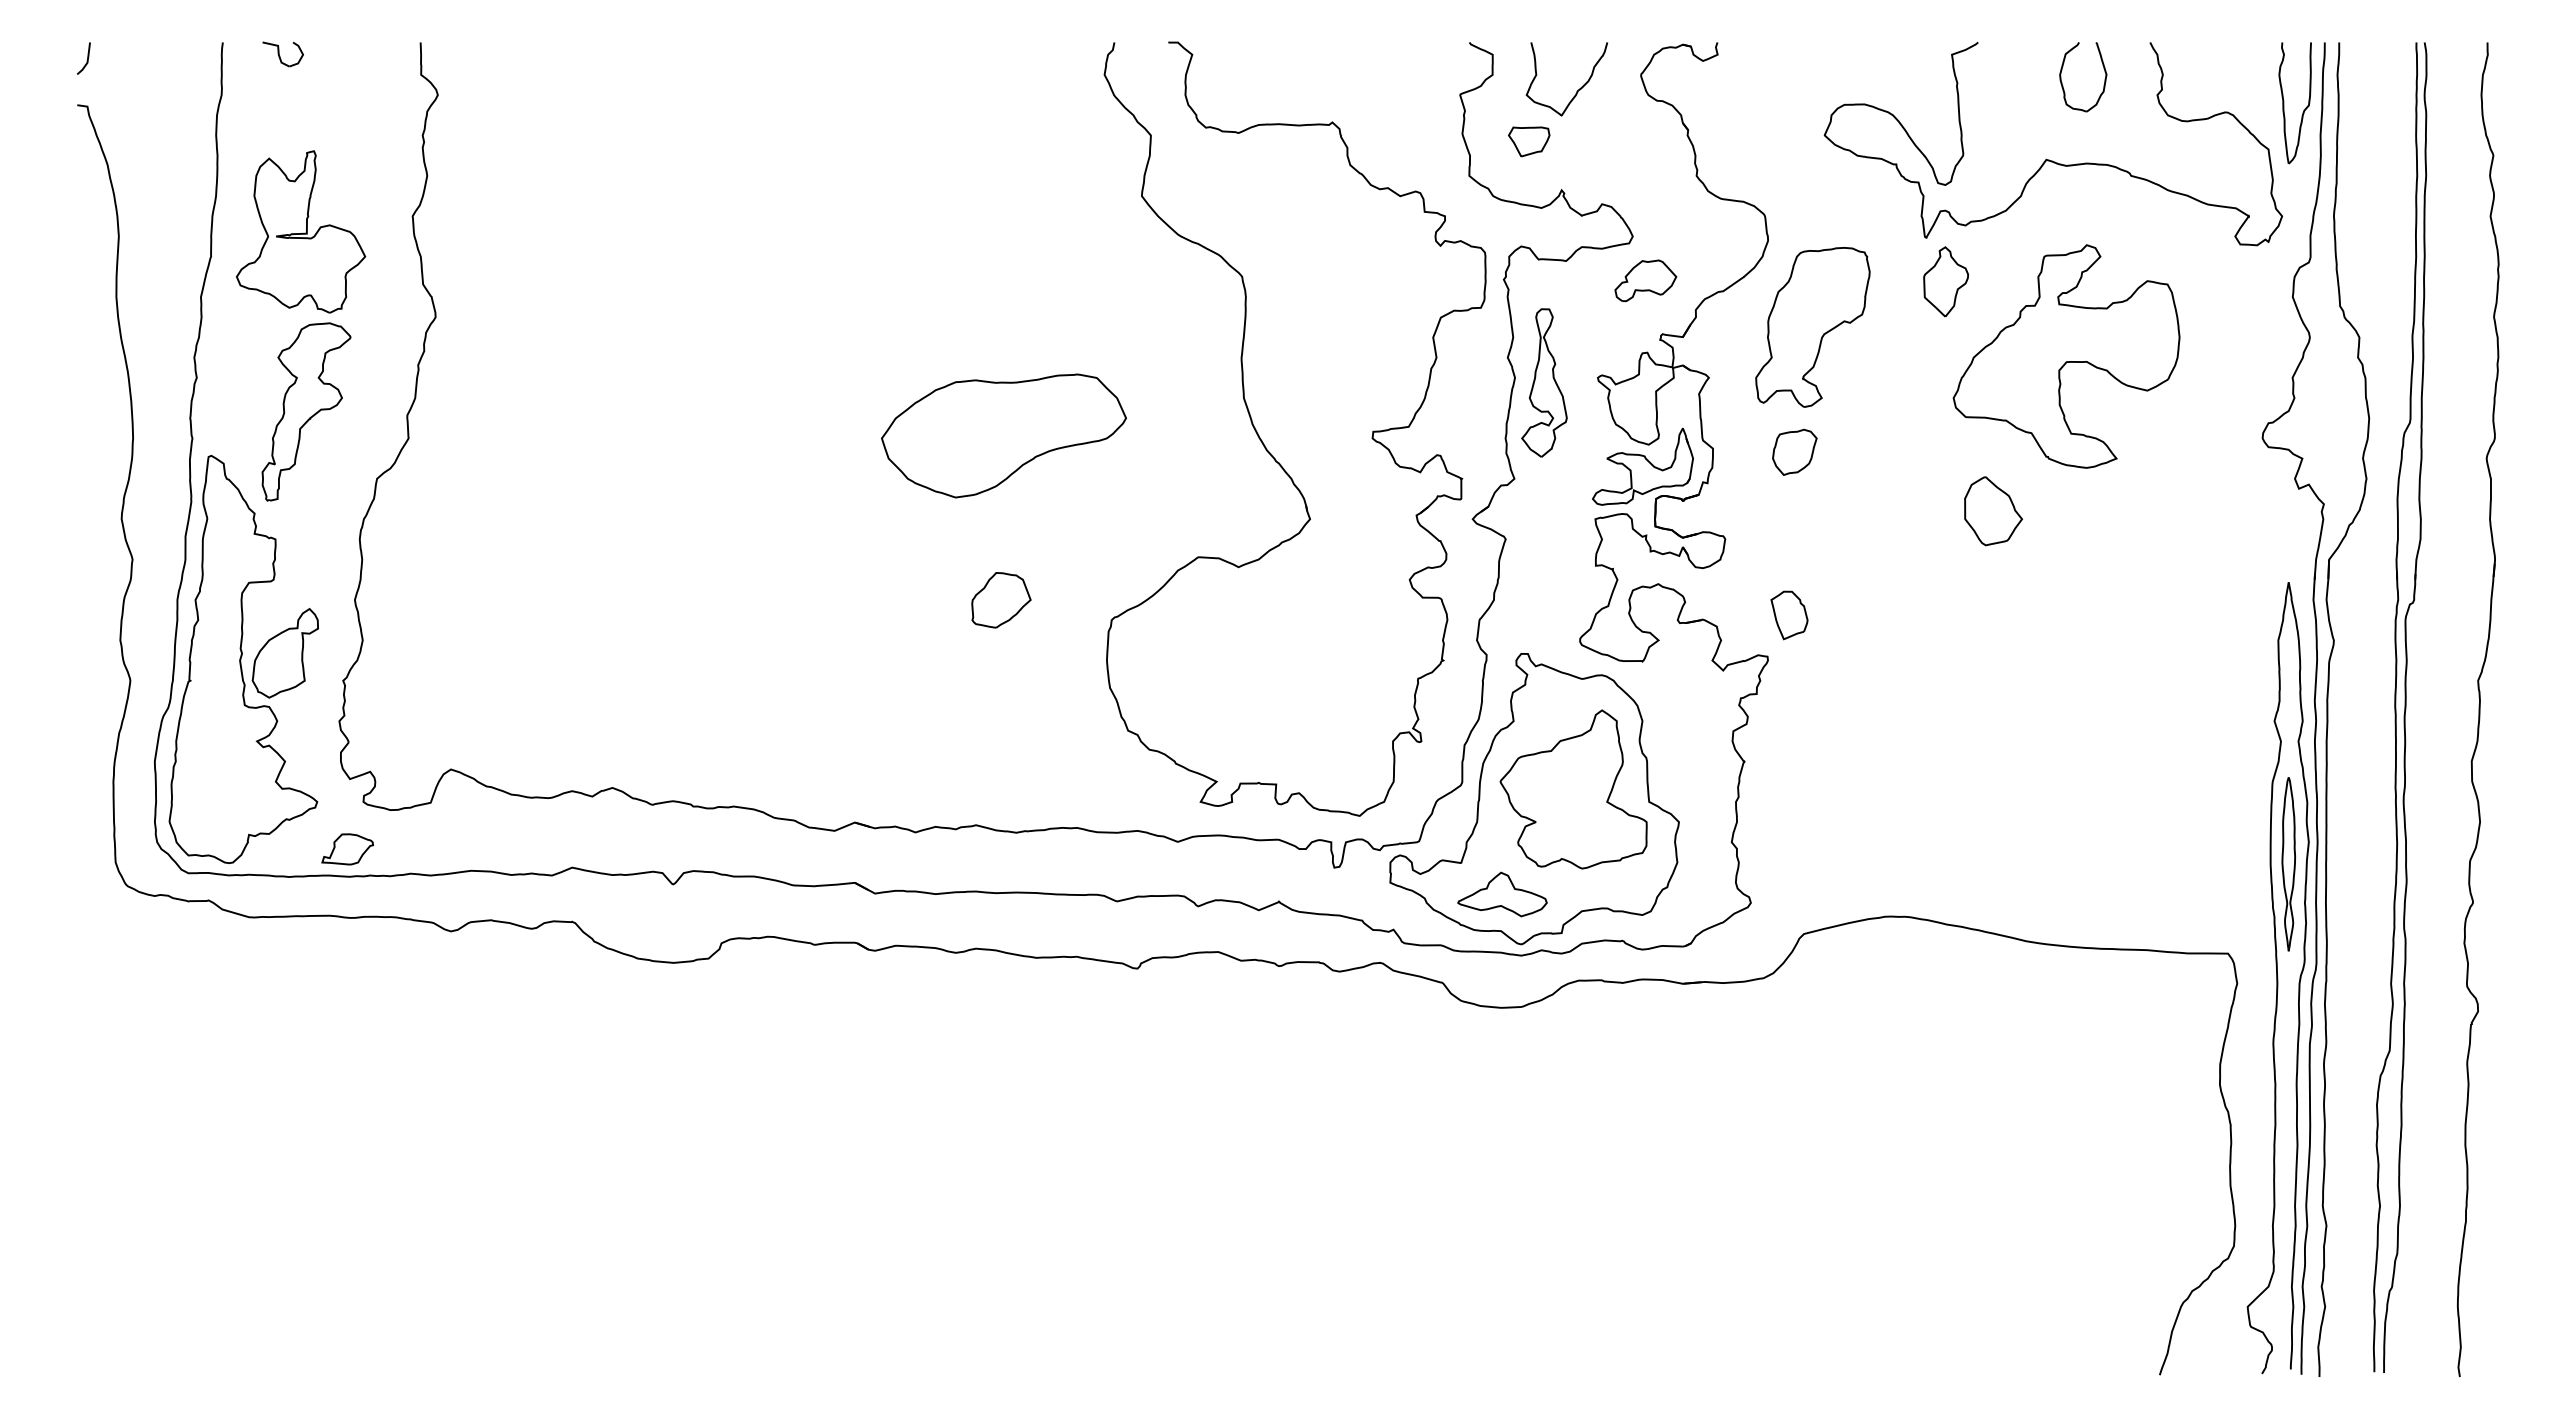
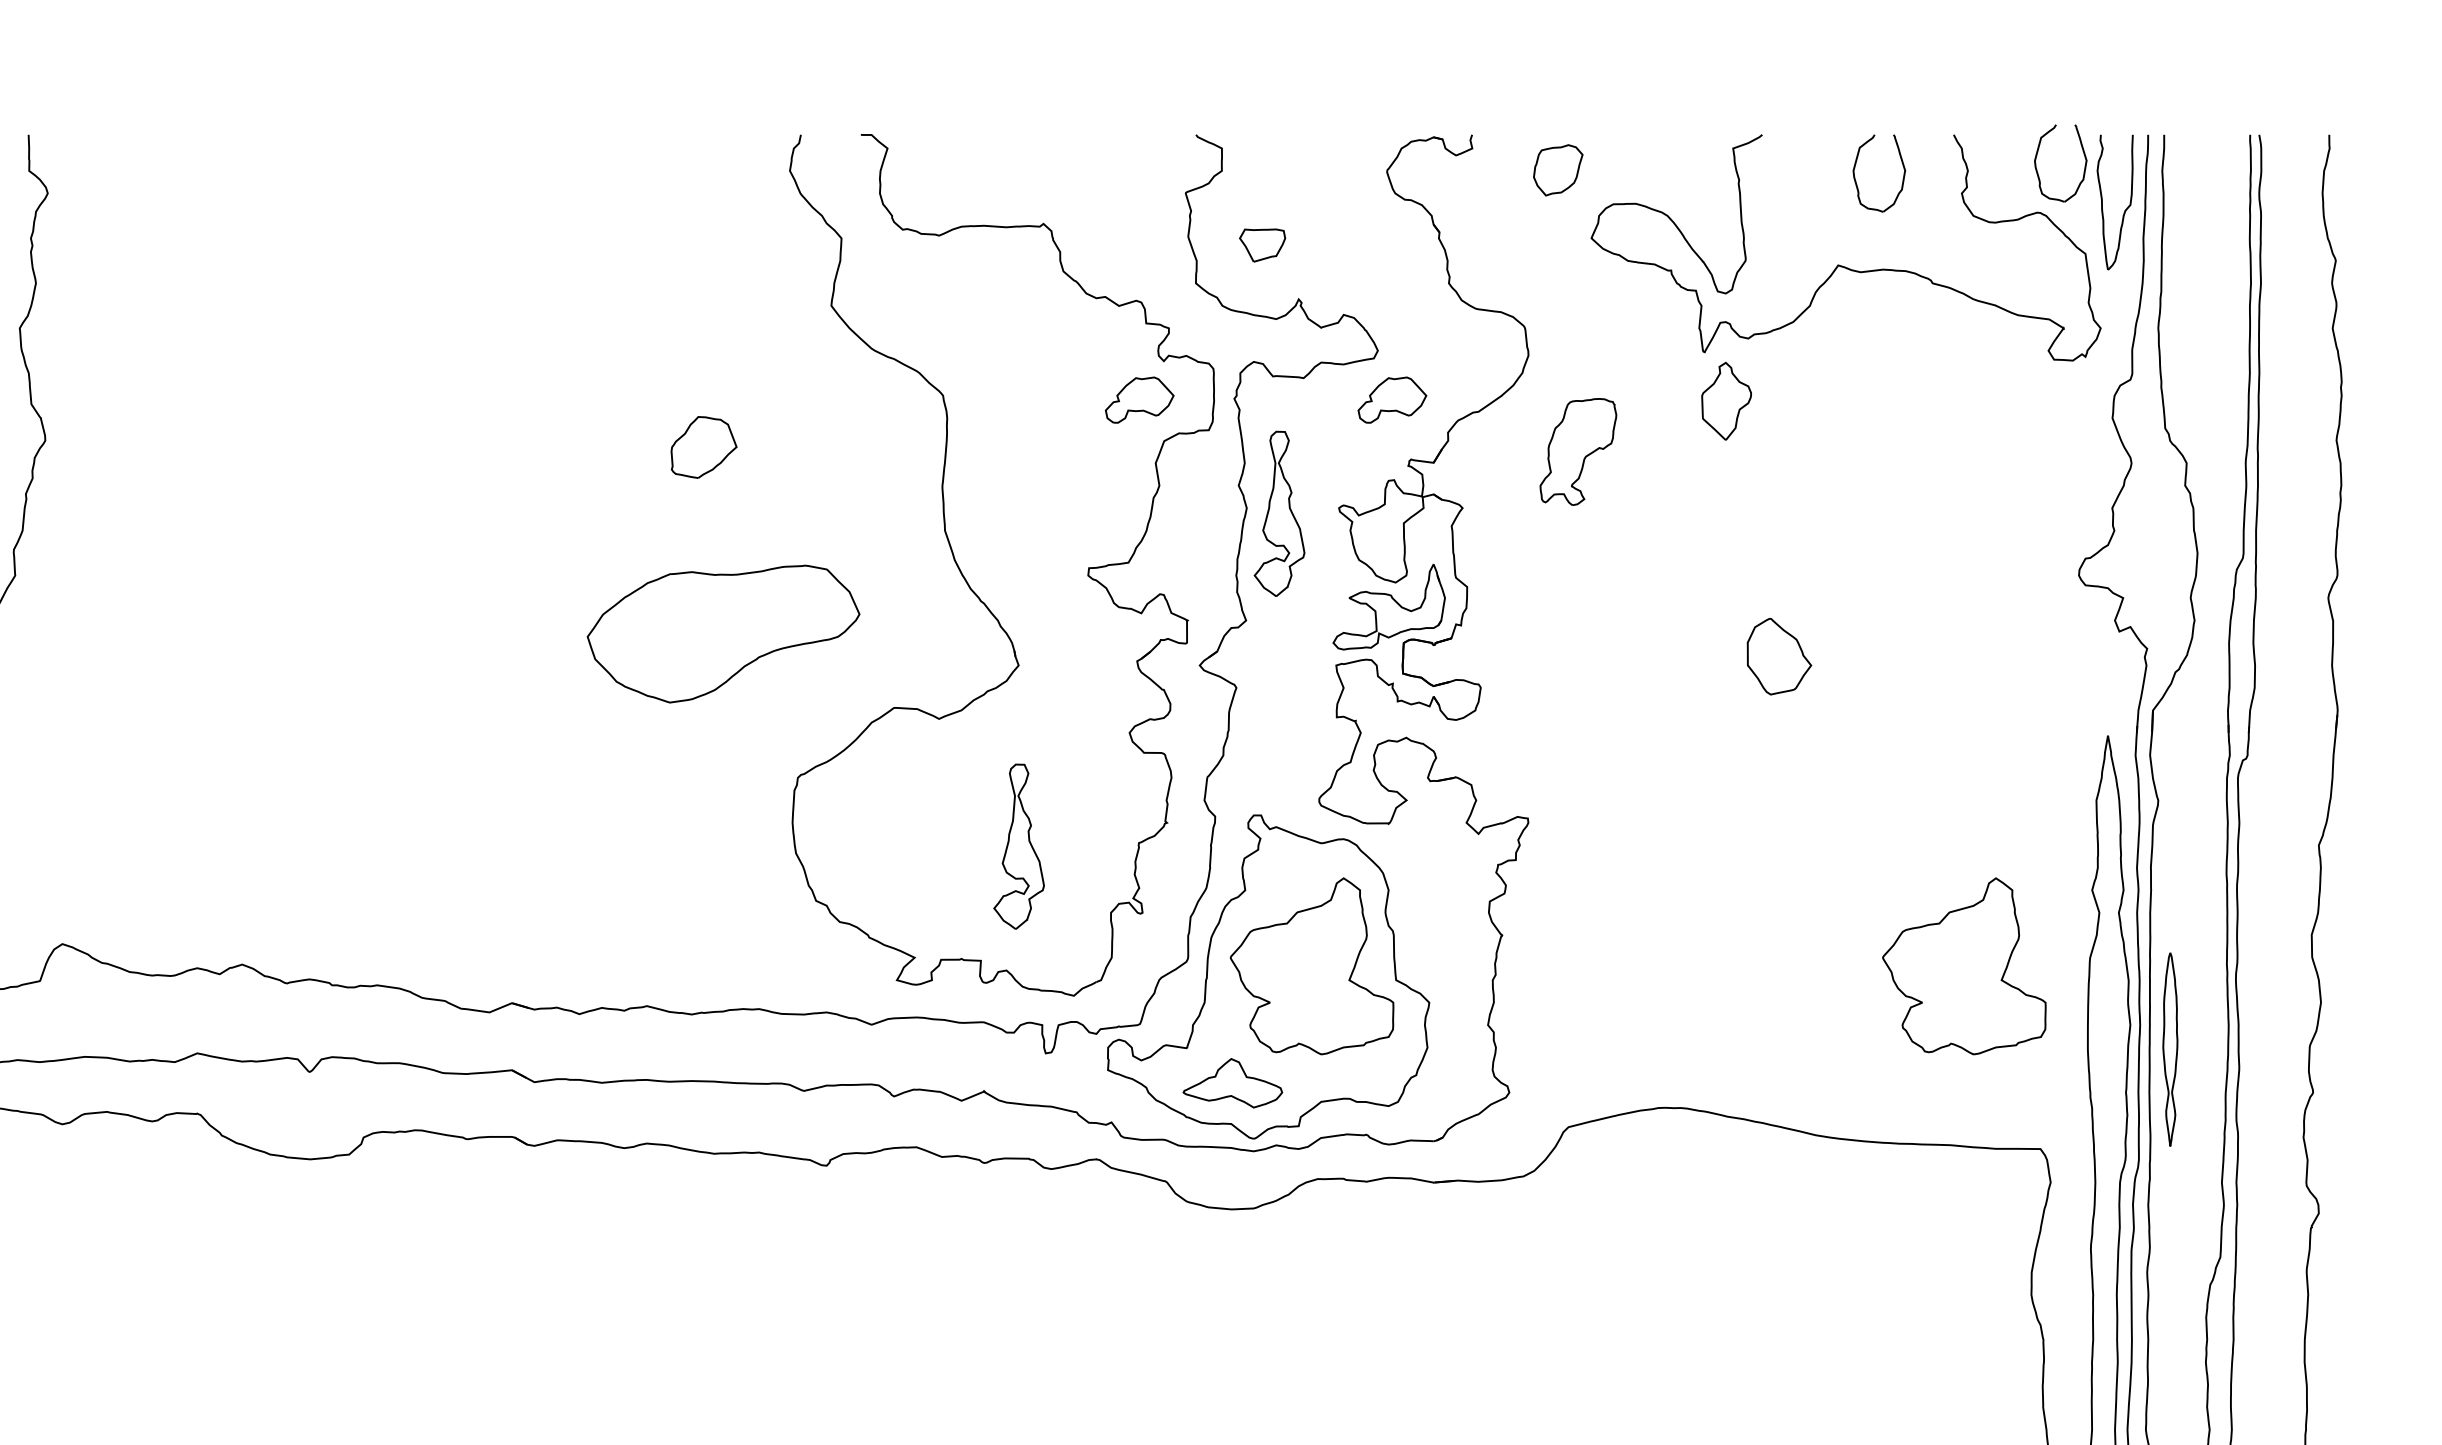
part: (2267, 70) -> (2084, 166), added
part: (1577, 90) -> (1316, 188), removed
part: (1418, 280) -> (1139, 399), added
part: (1812, 327) -> (1577, 452), size x0.6
part: (2066, 356) -> (1860, 484), removed
part: (1003, 435) -> (723, 633), moved
part: (1794, 451) -> (1557, 169), moved
part: (1001, 600) -> (704, 447), moved
part: (1789, 615) -> (1552, 772), removed
part: (1310, 681) -> (1019, 846), added
part: (2159, 789) -> (1964, 966), added
part: (2288, 864) -> (2170, 1049), moved

